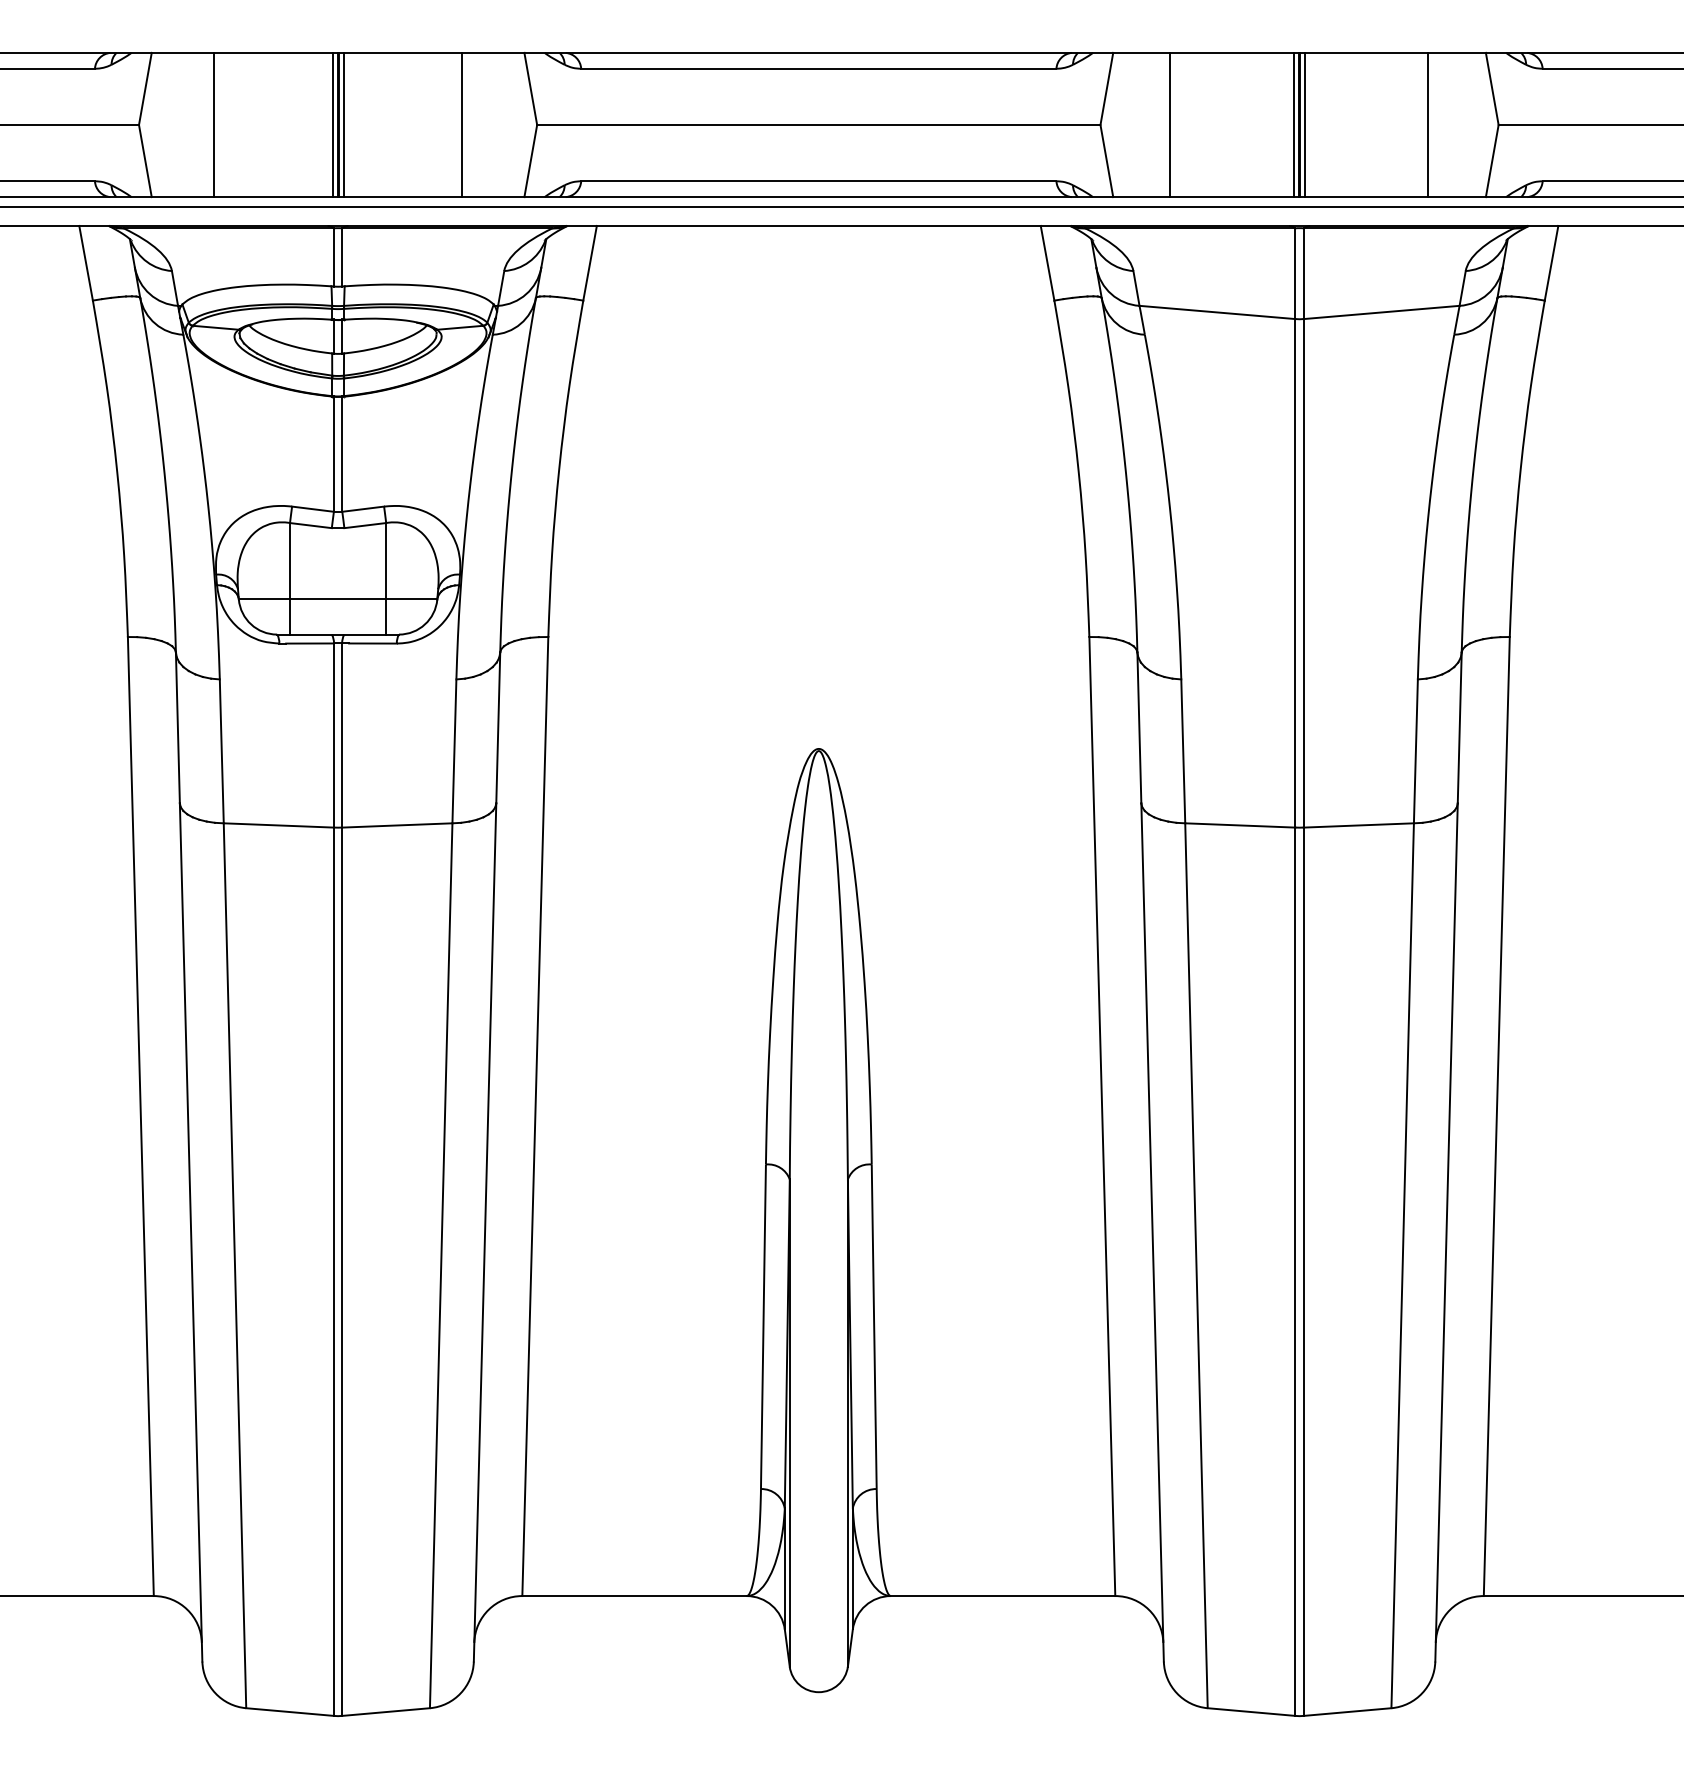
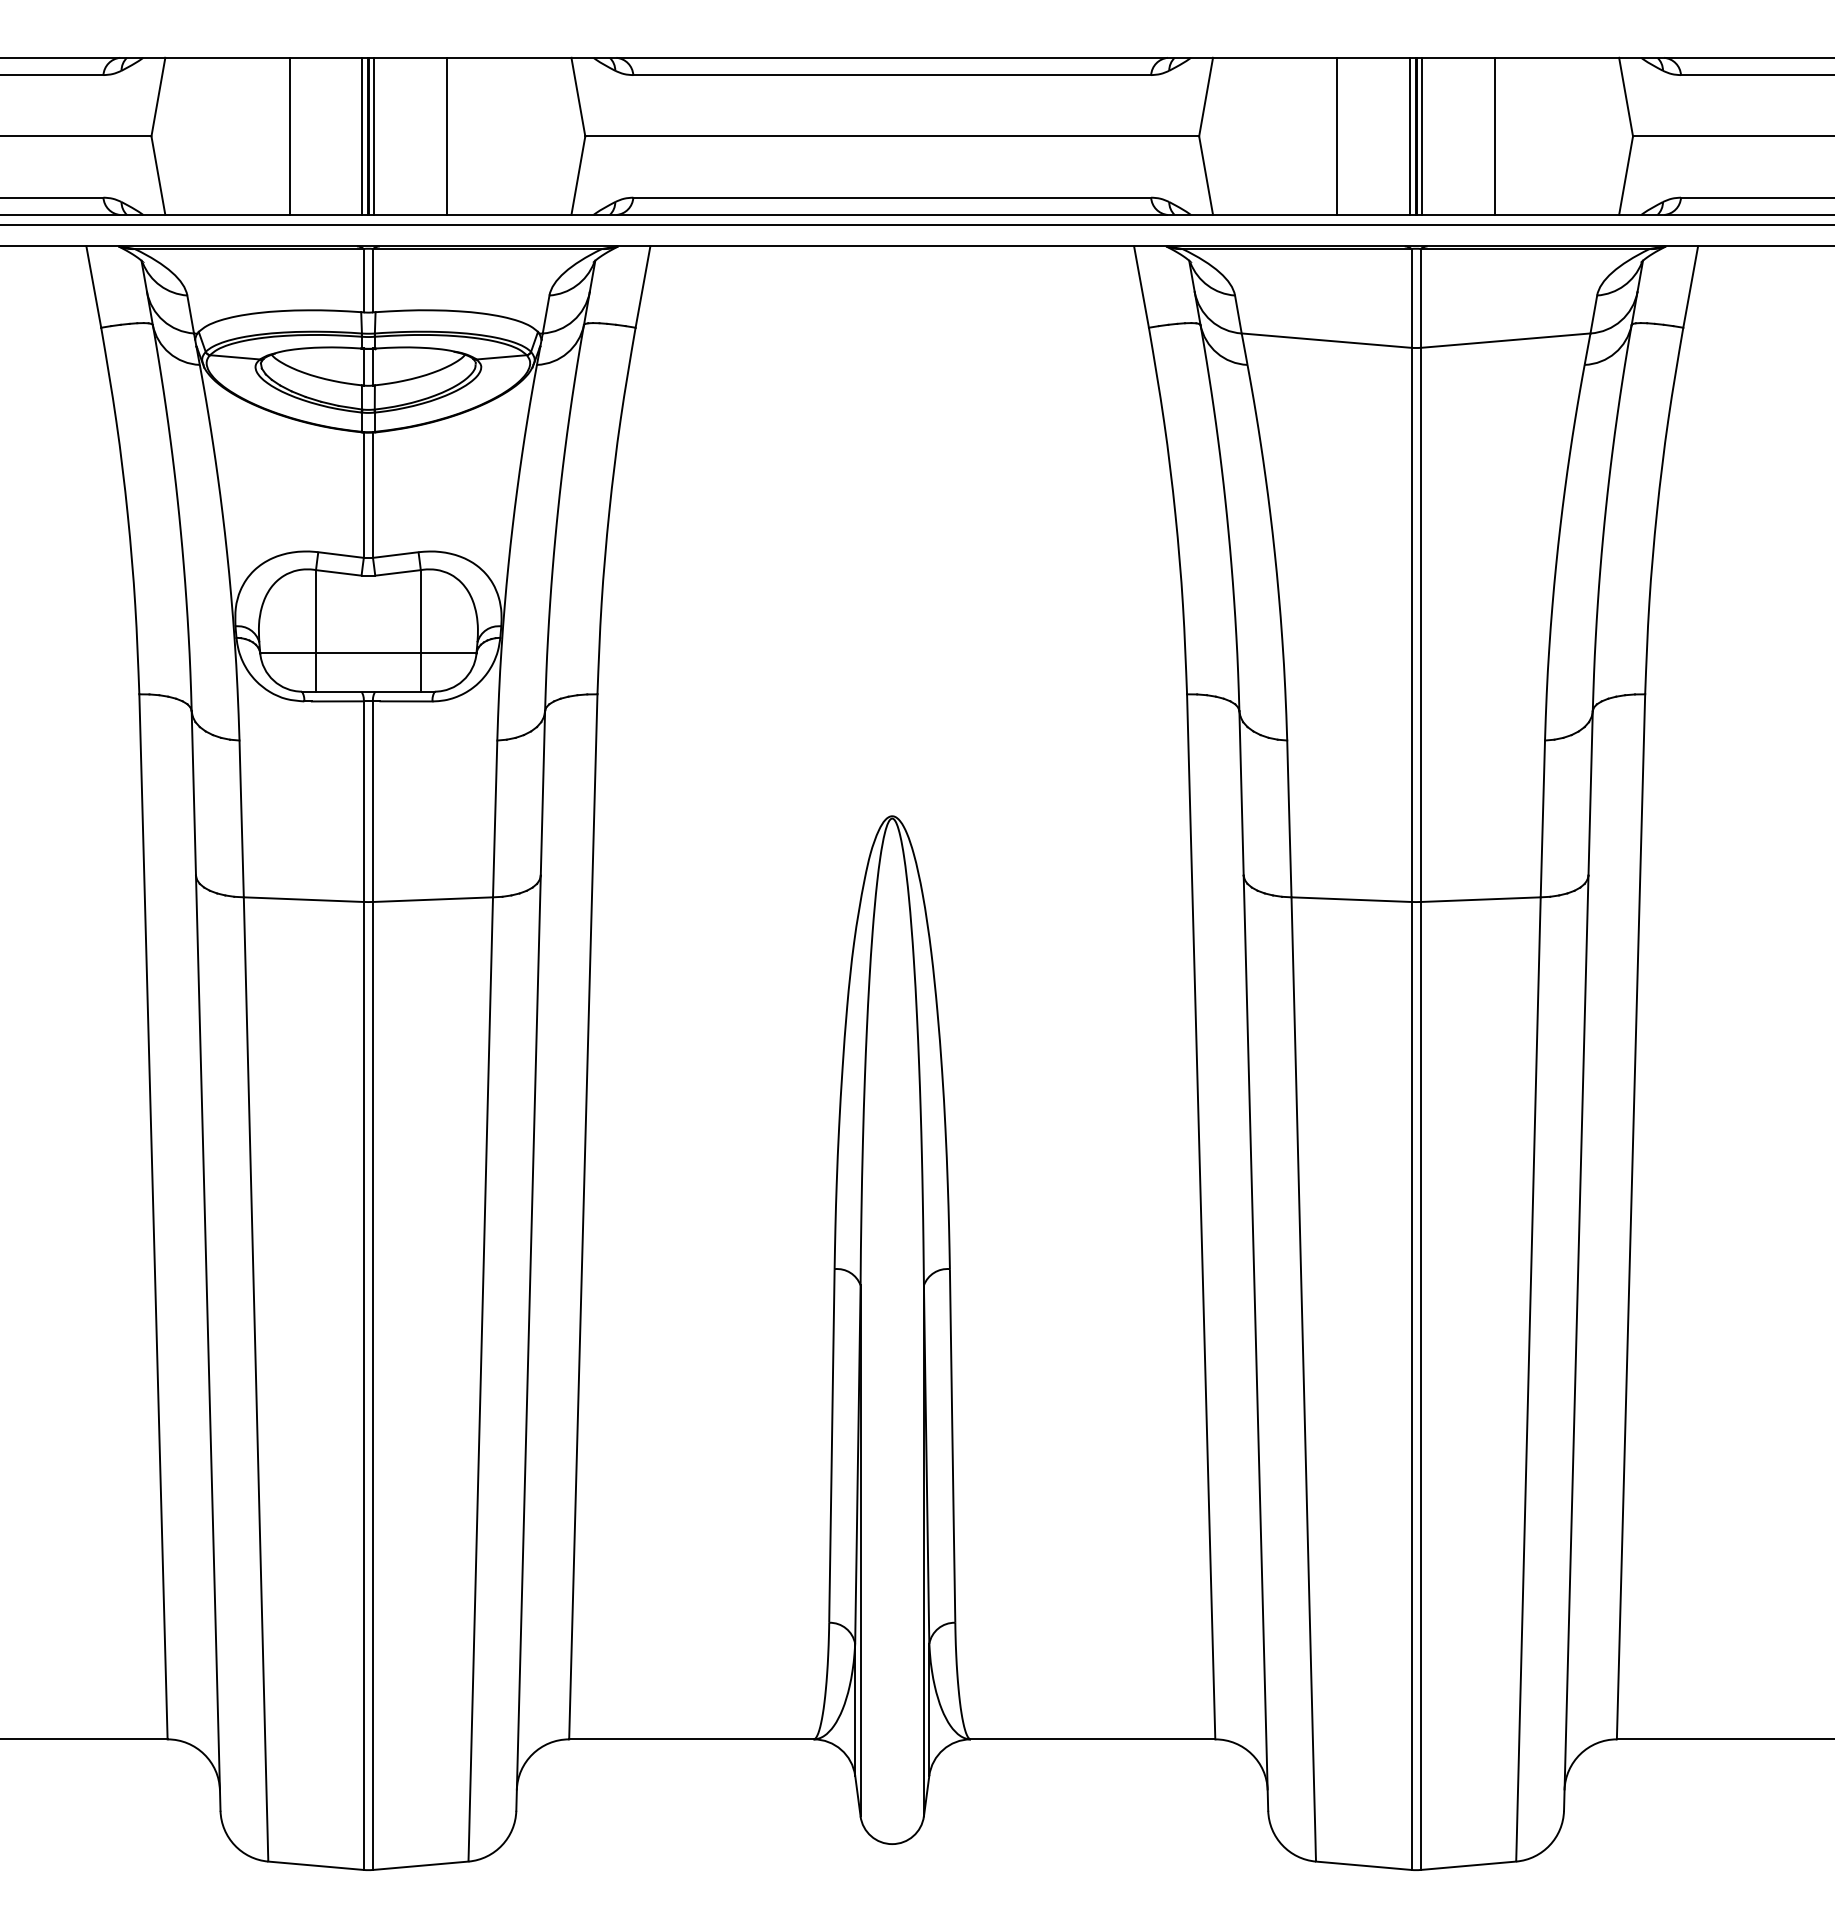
line: (213, 124) -> (289, 135), moved
line: (462, 124) -> (447, 135), moved
line: (1169, 124) -> (1337, 135), moved
line: (1427, 124) -> (1494, 135), moved

